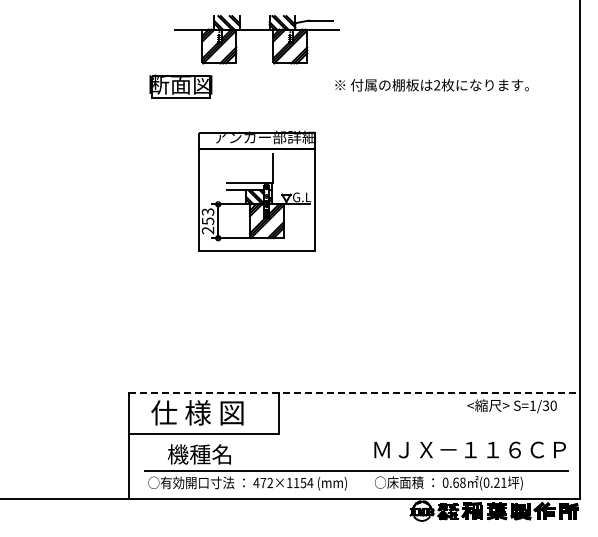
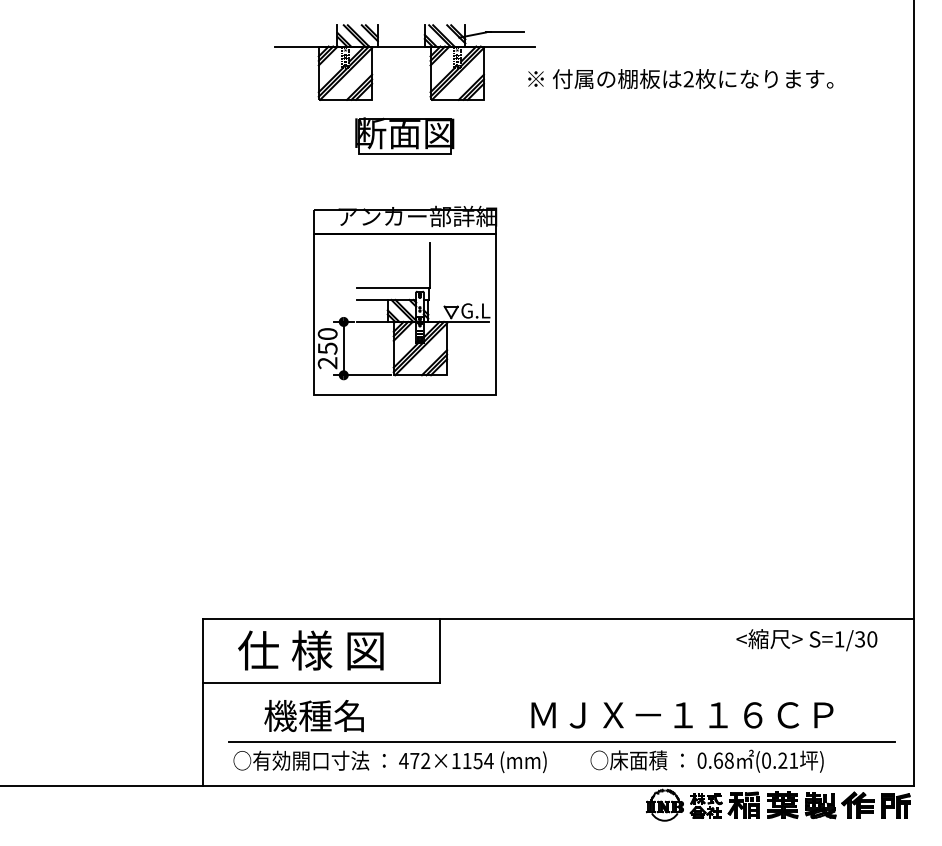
text: (431, 84) -> (679, 77), moved
part: (180, 86) -> (404, 136), moved
text: (208, 211) -> (328, 333), 253 -> 250
line: (355, 393) -> (560, 619), dashed -> solid
text: (469, 449) -> (681, 714), moved

